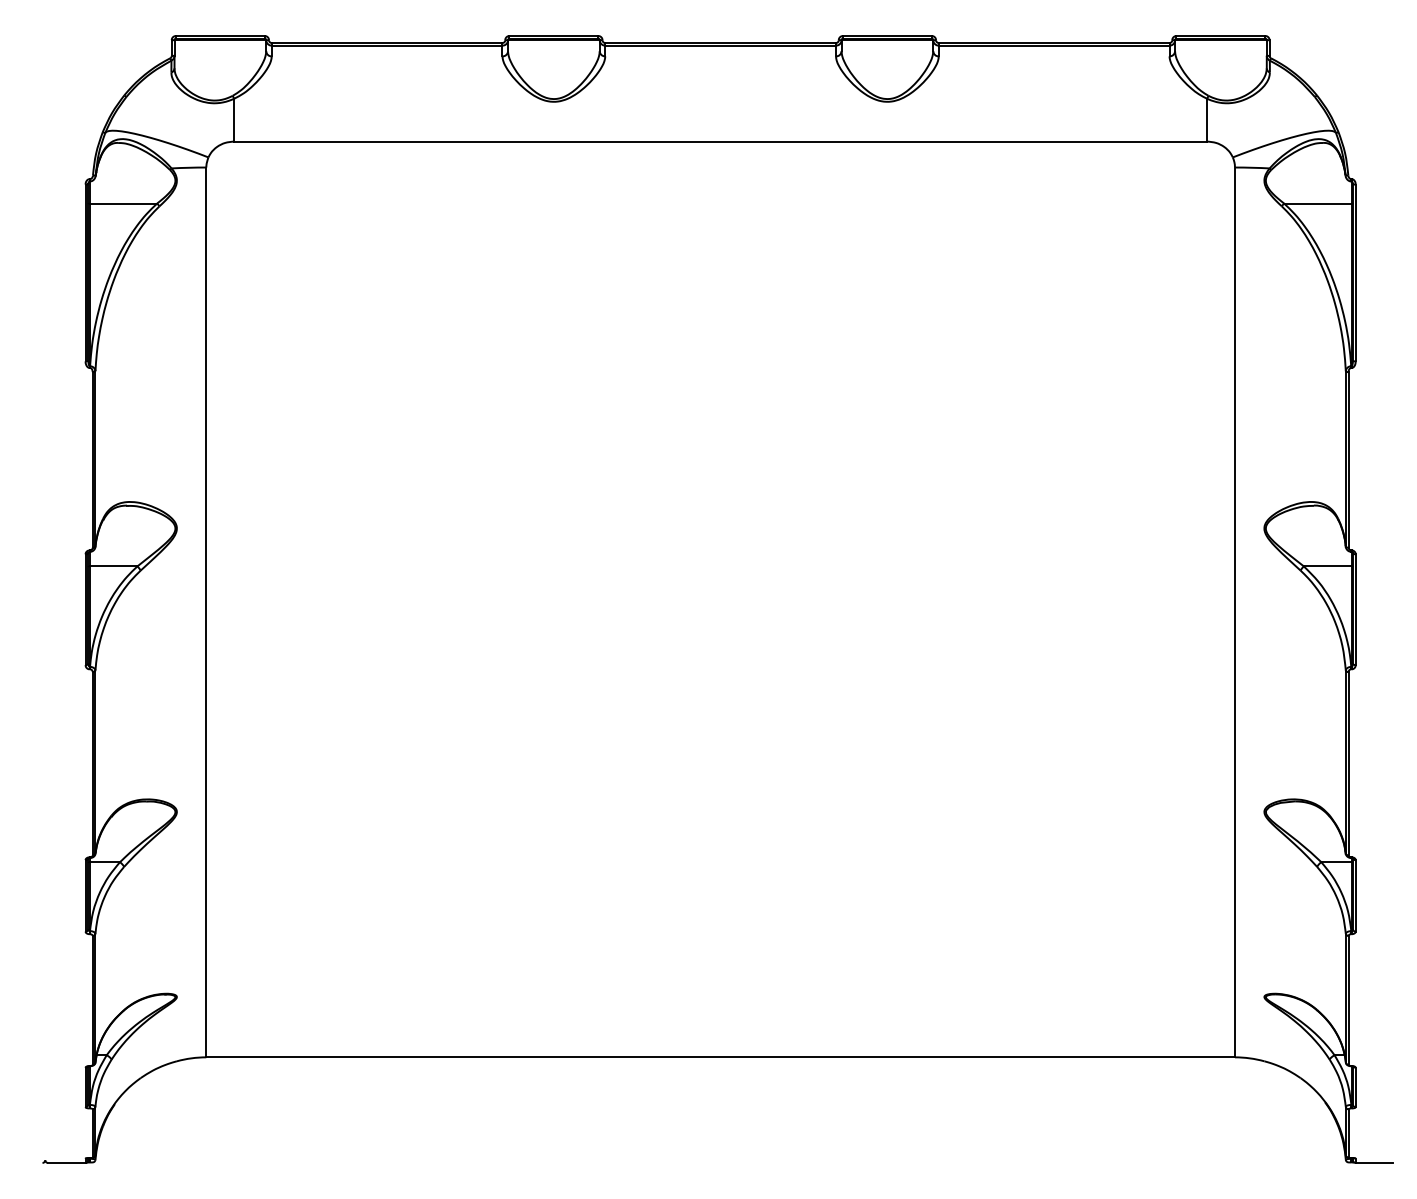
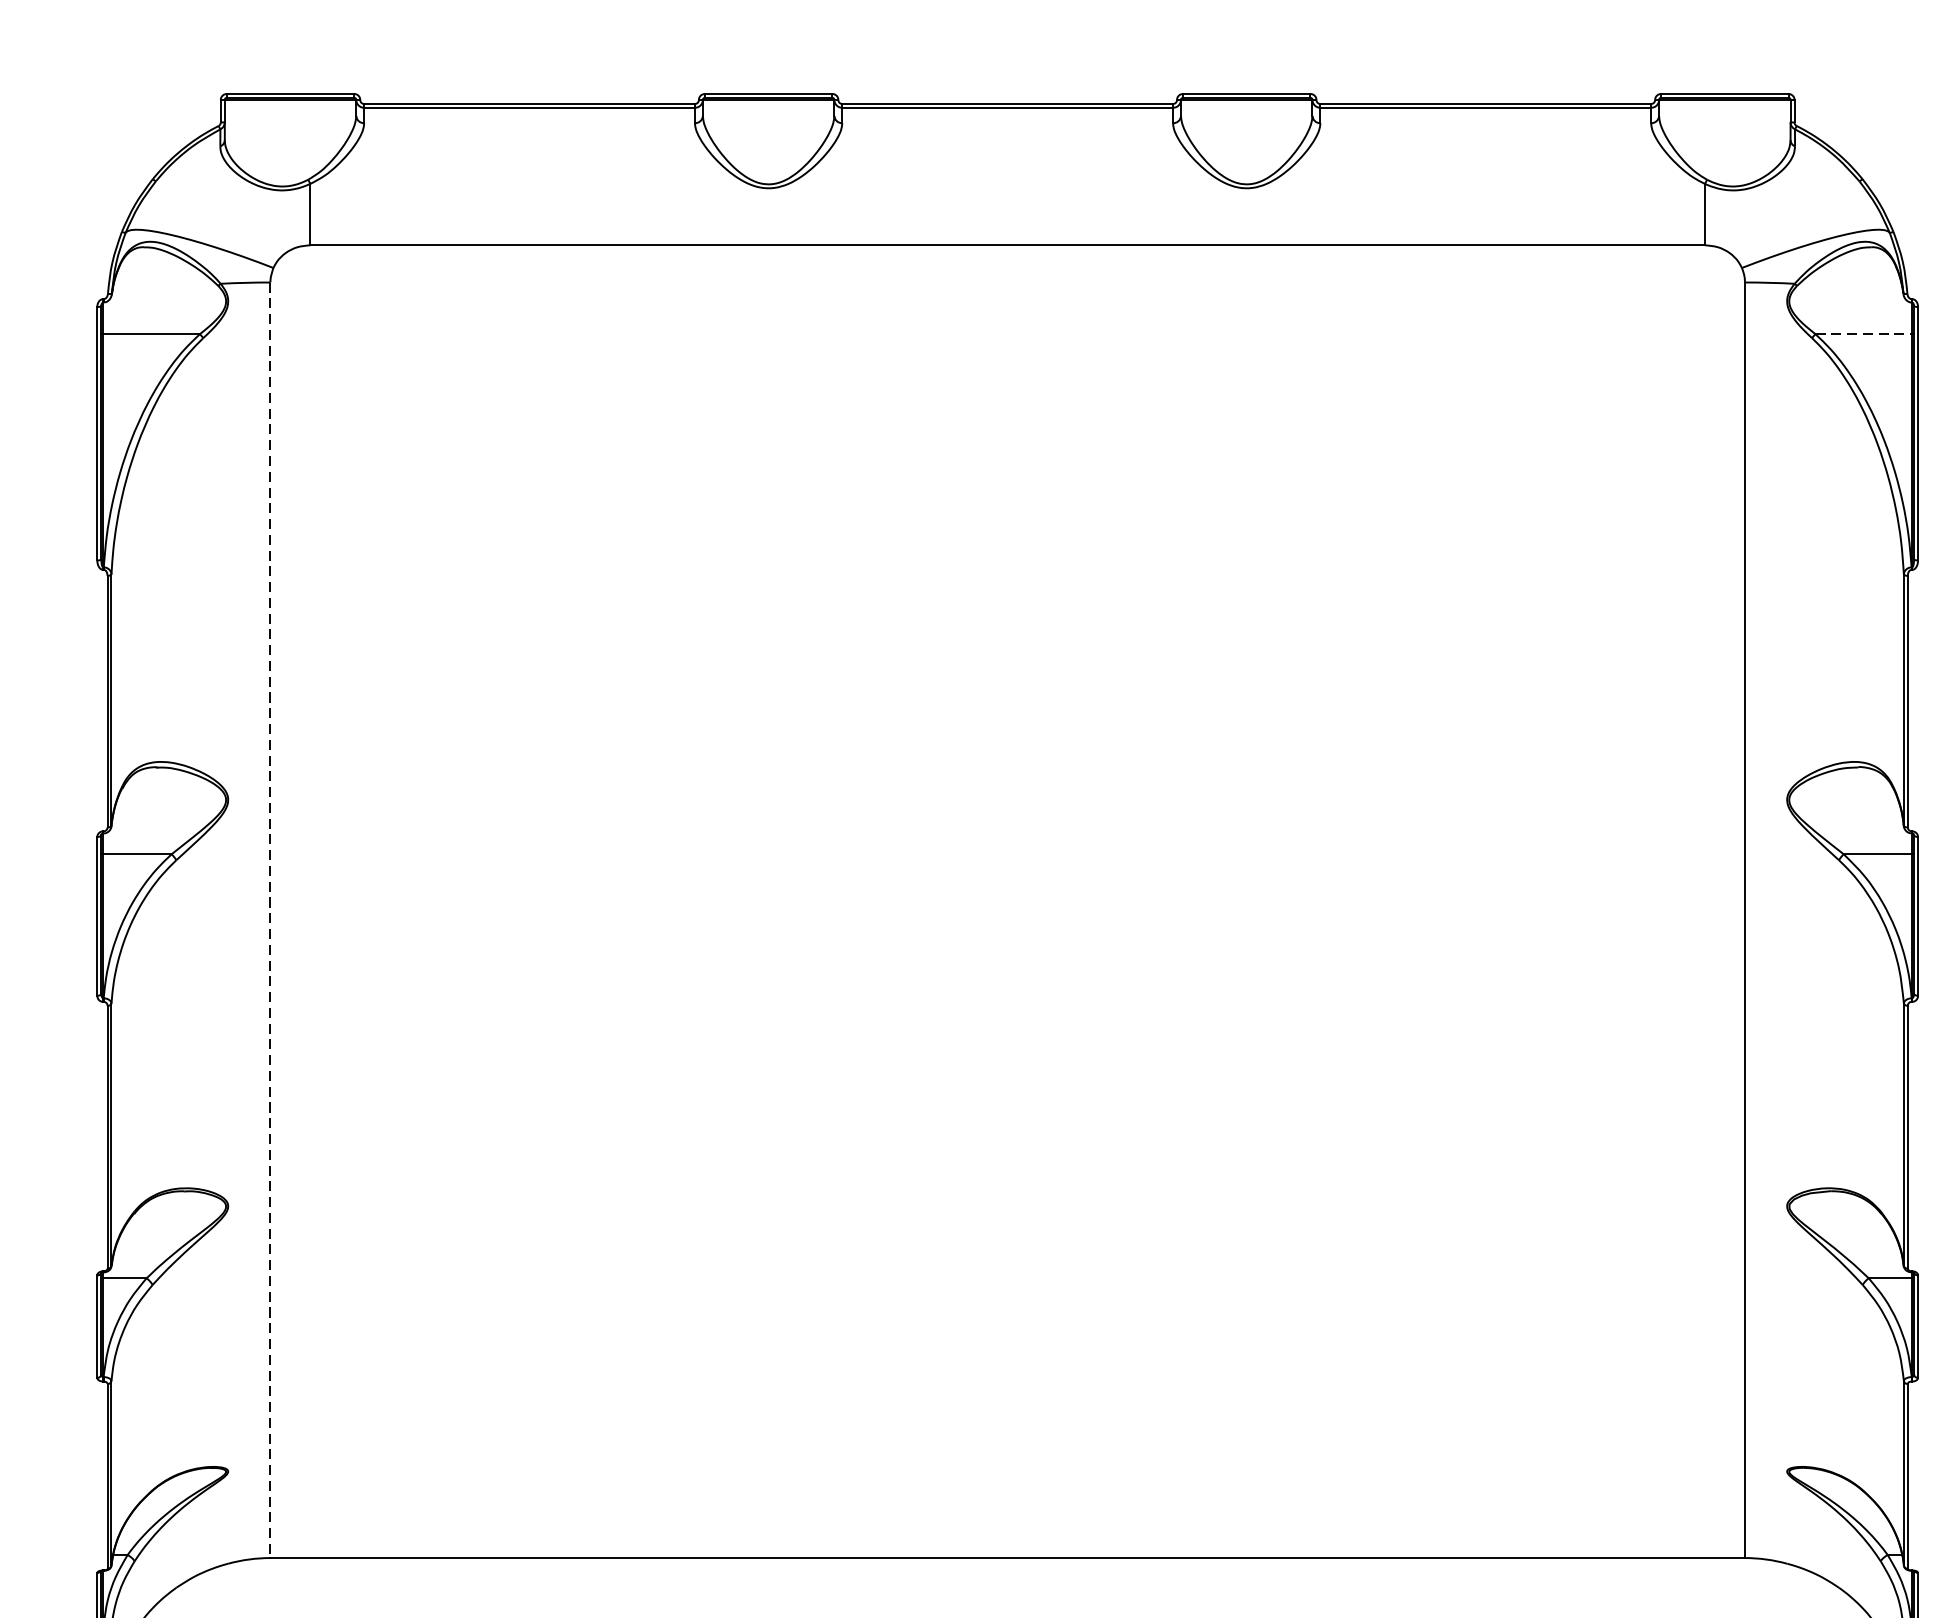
line: (1317, 203) -> (1863, 334), solid -> dashed
line: (206, 612) -> (270, 920), solid -> dashed

